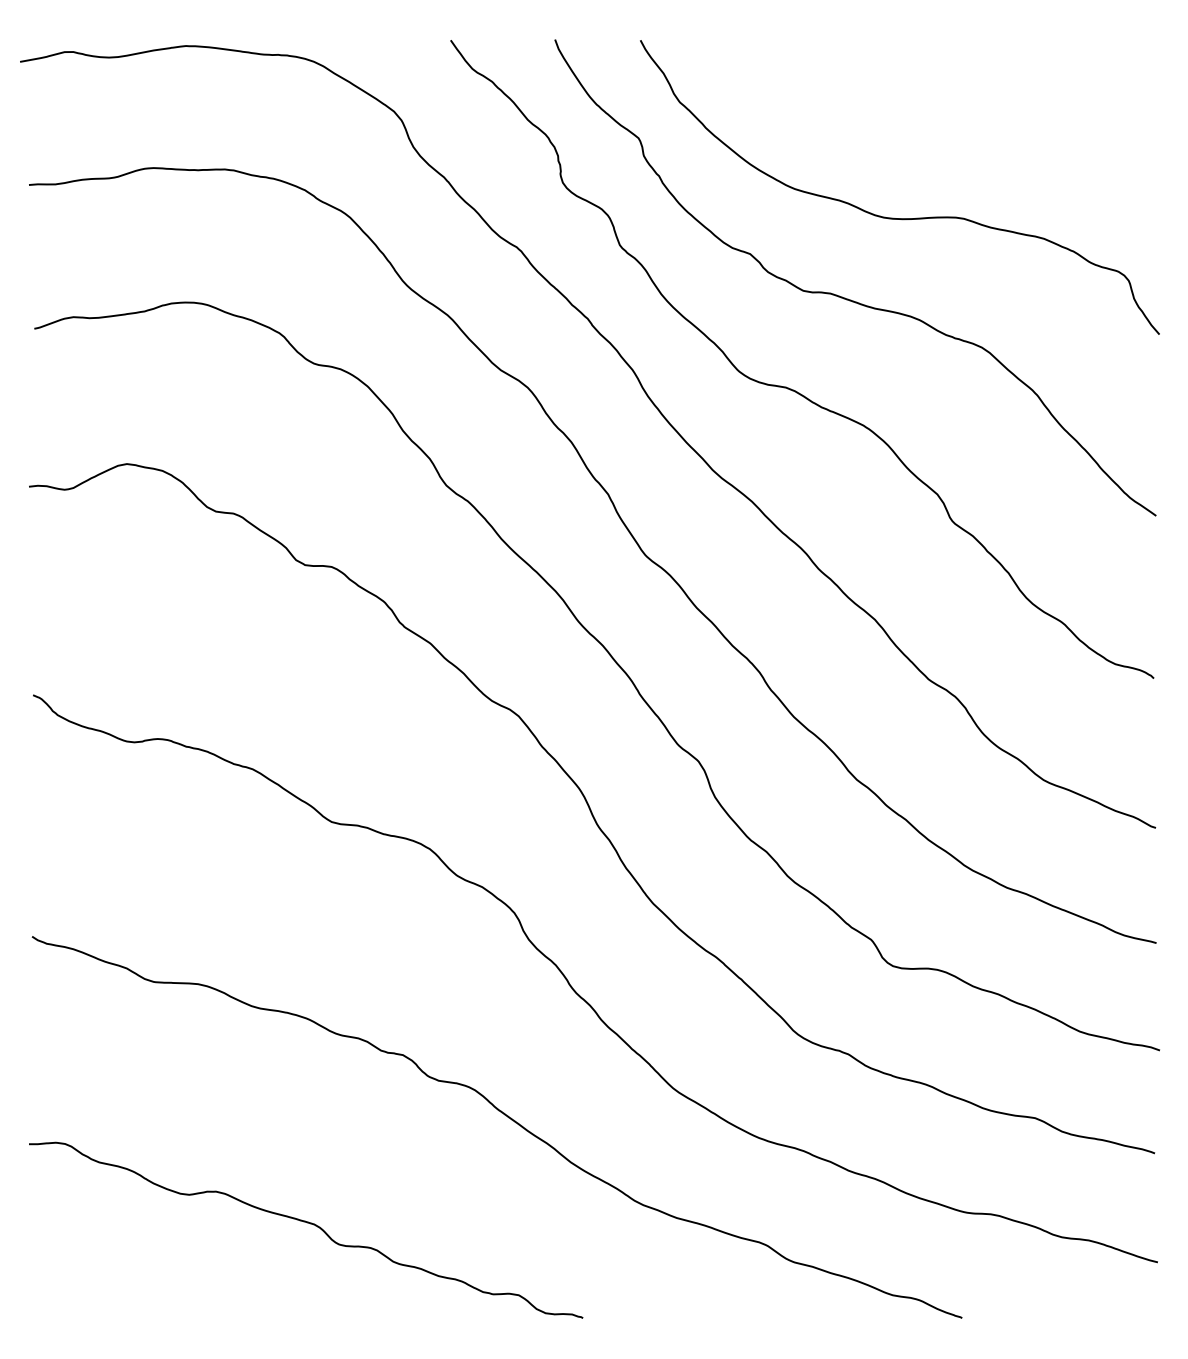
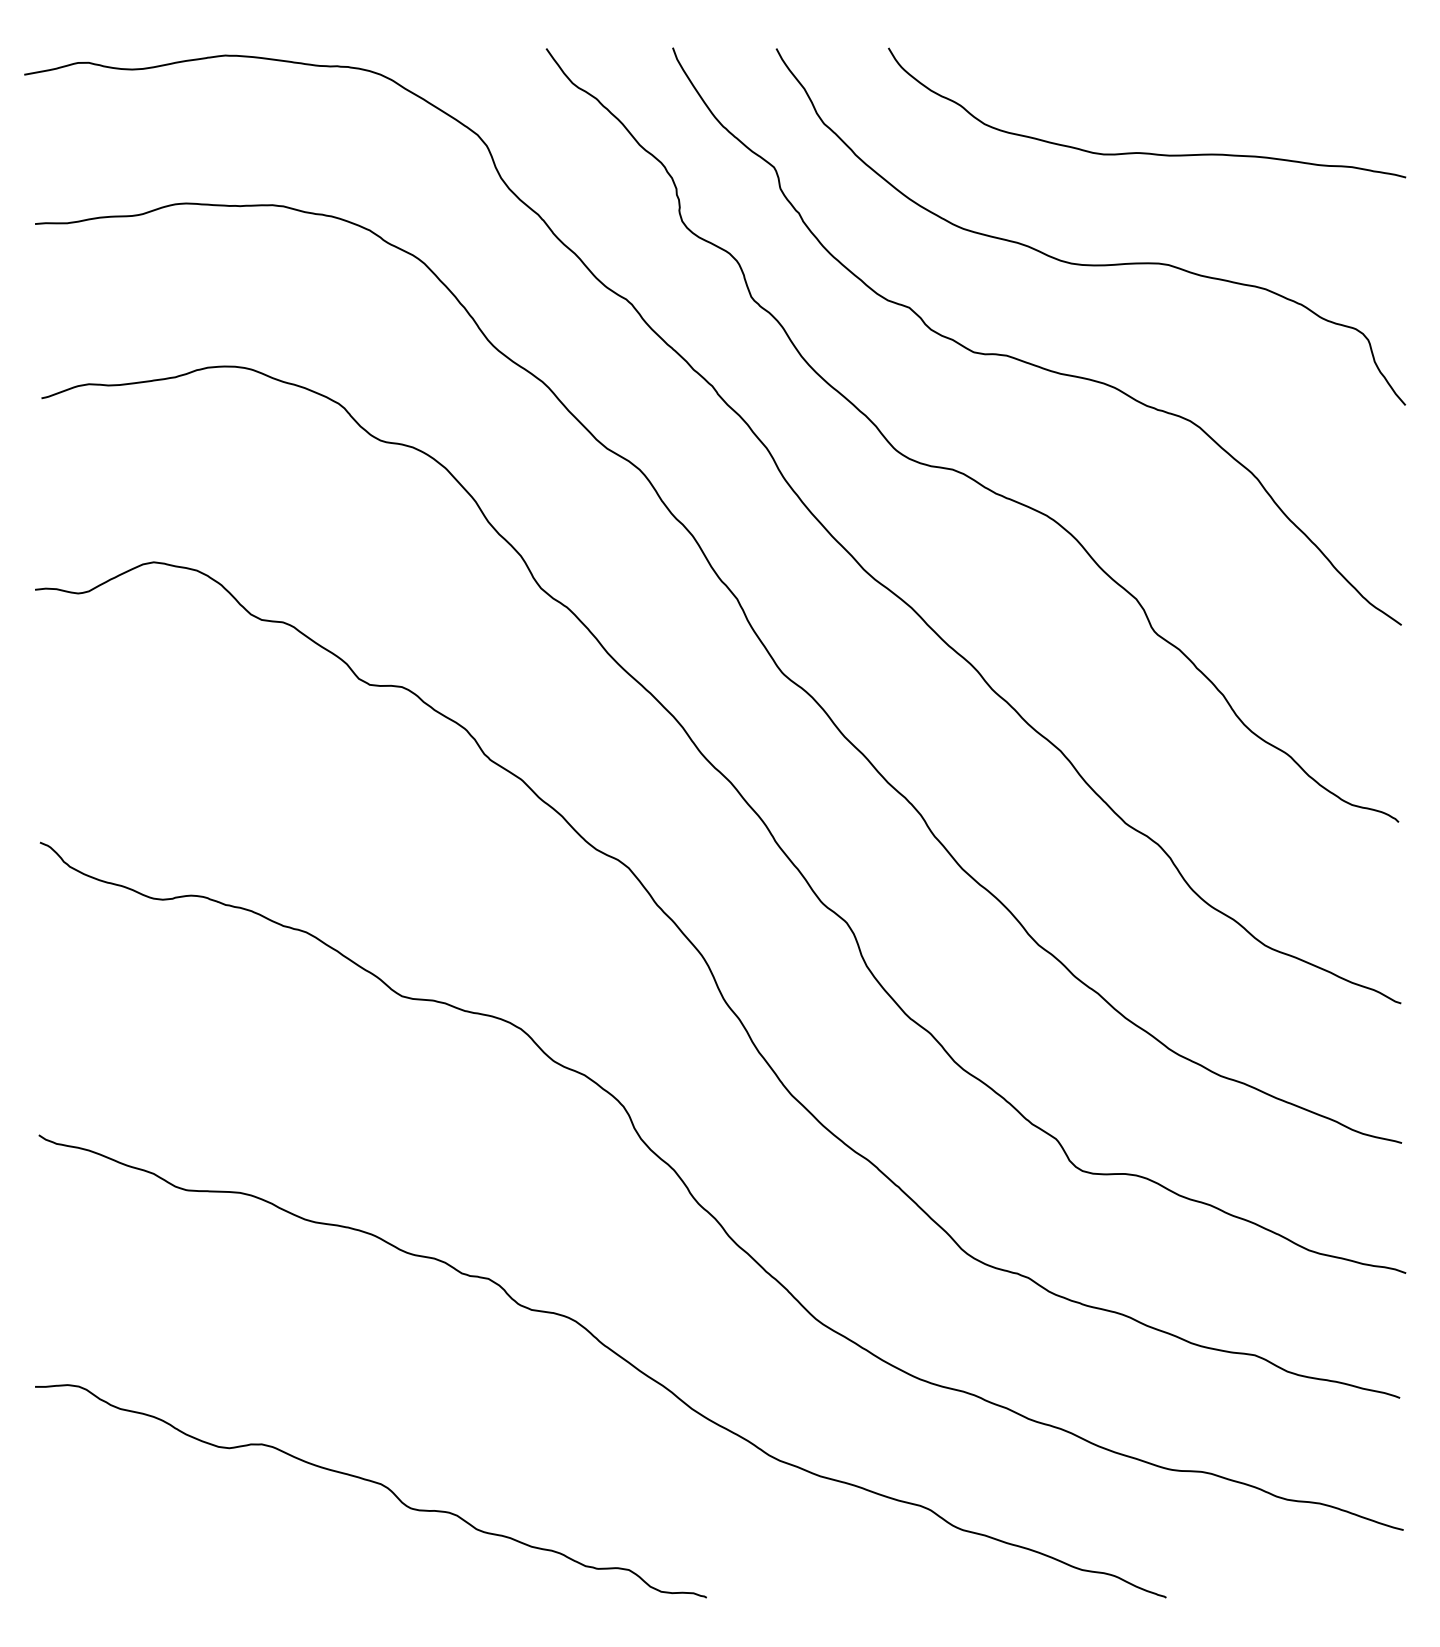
curve: (944, 125) -> (1144, 151), added

